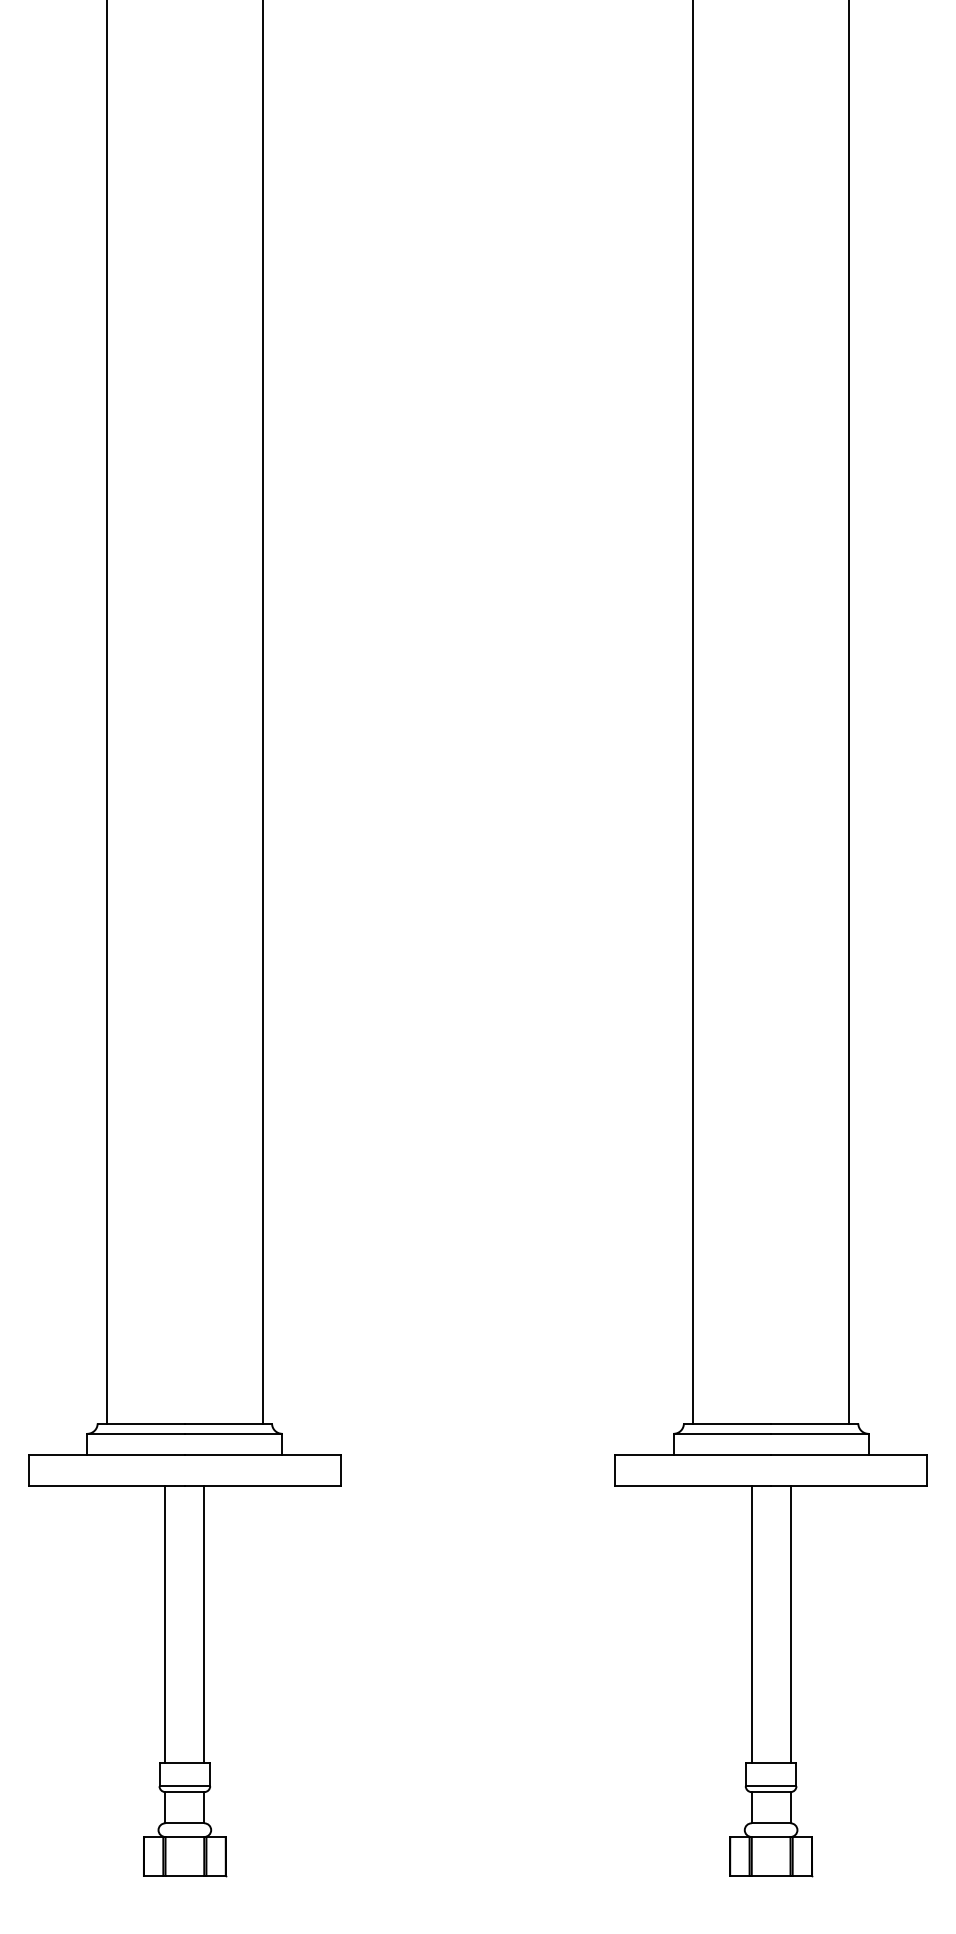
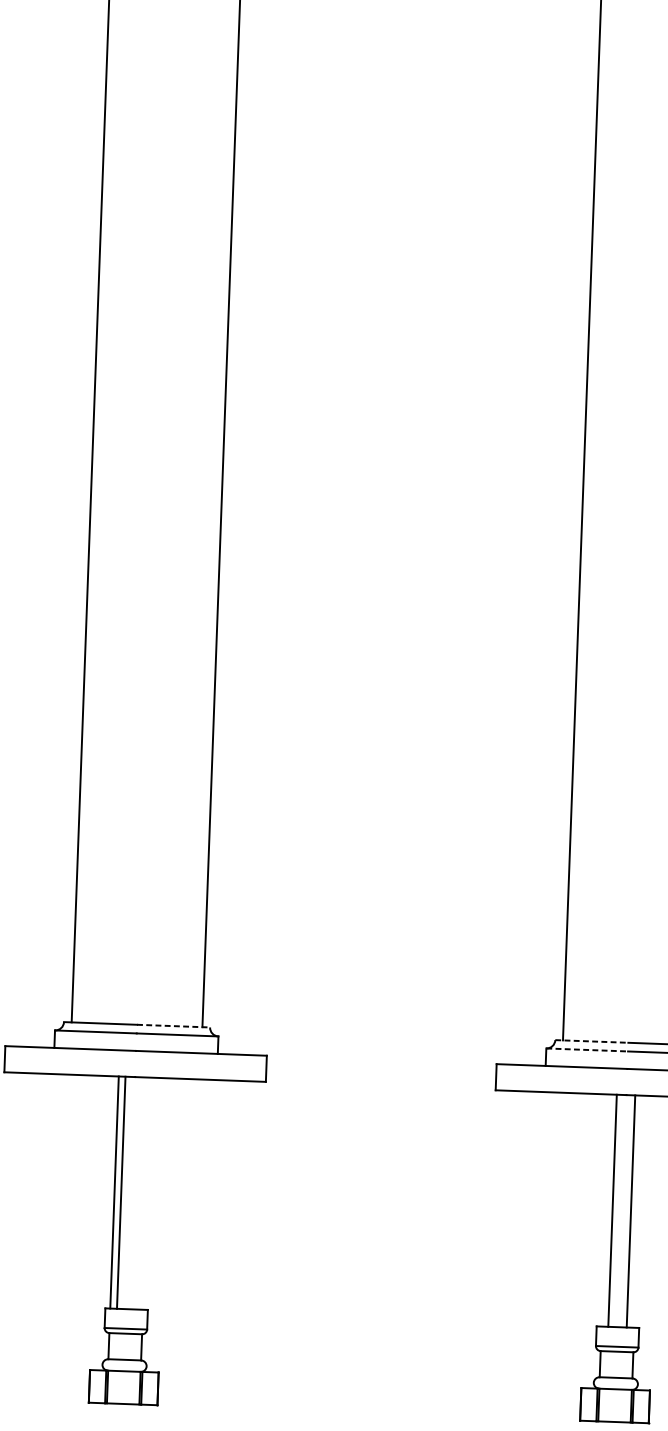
line: (228, 1423) -> (173, 1026), solid -> dashed
line: (727, 1423) -> (591, 1041), solid -> dashed
line: (722, 1433) -> (587, 1049), solid -> dashed
line: (204, 1623) -> (121, 1192), moved
line: (751, 1623) -> (630, 1210), moved
line: (790, 1623) -> (612, 1210), moved

